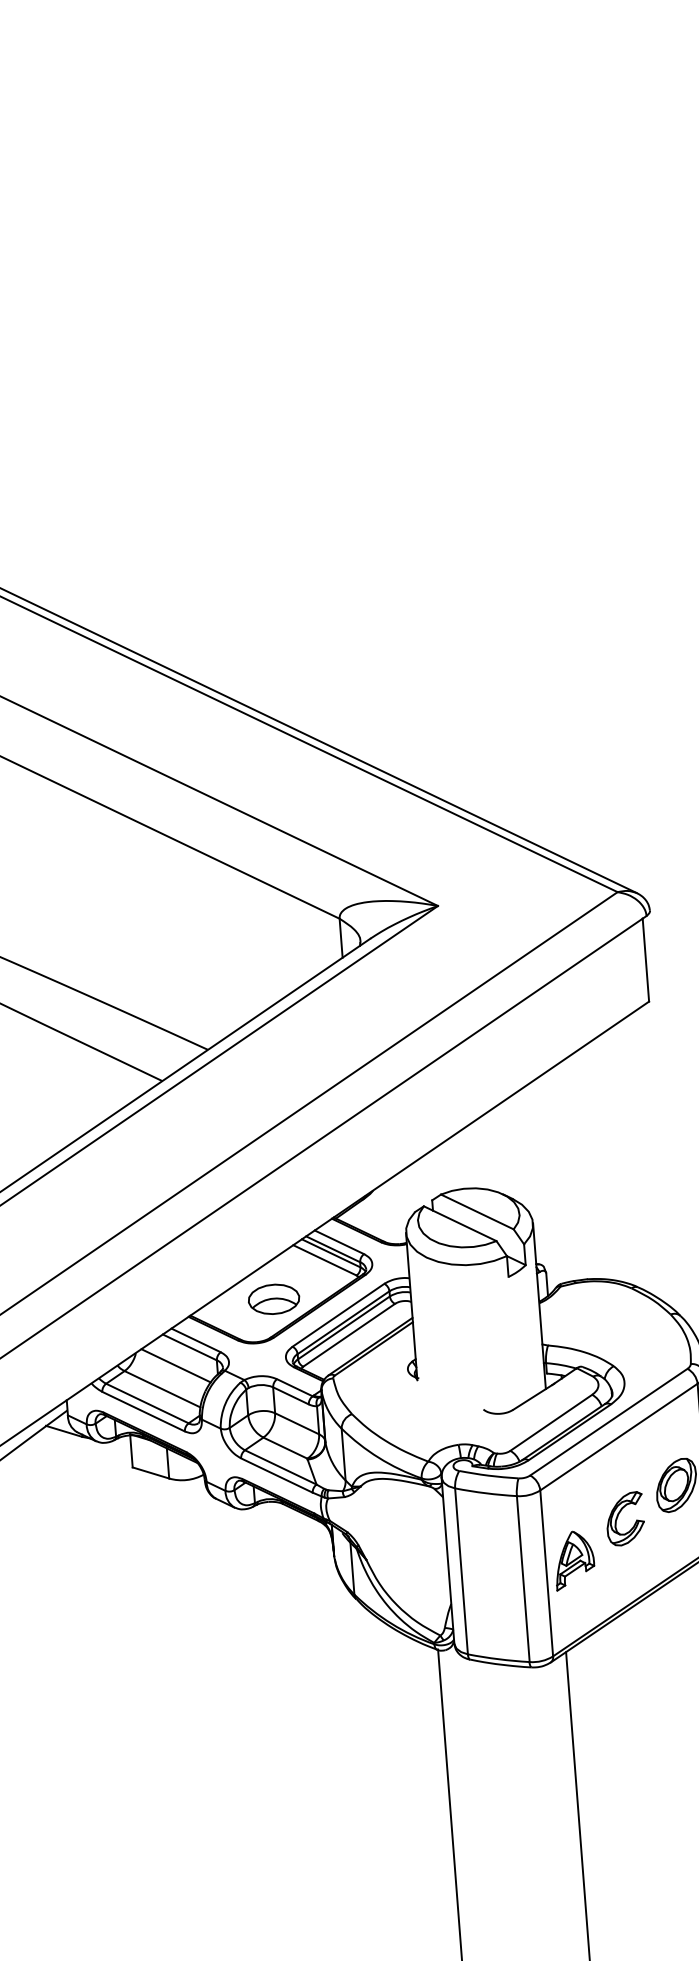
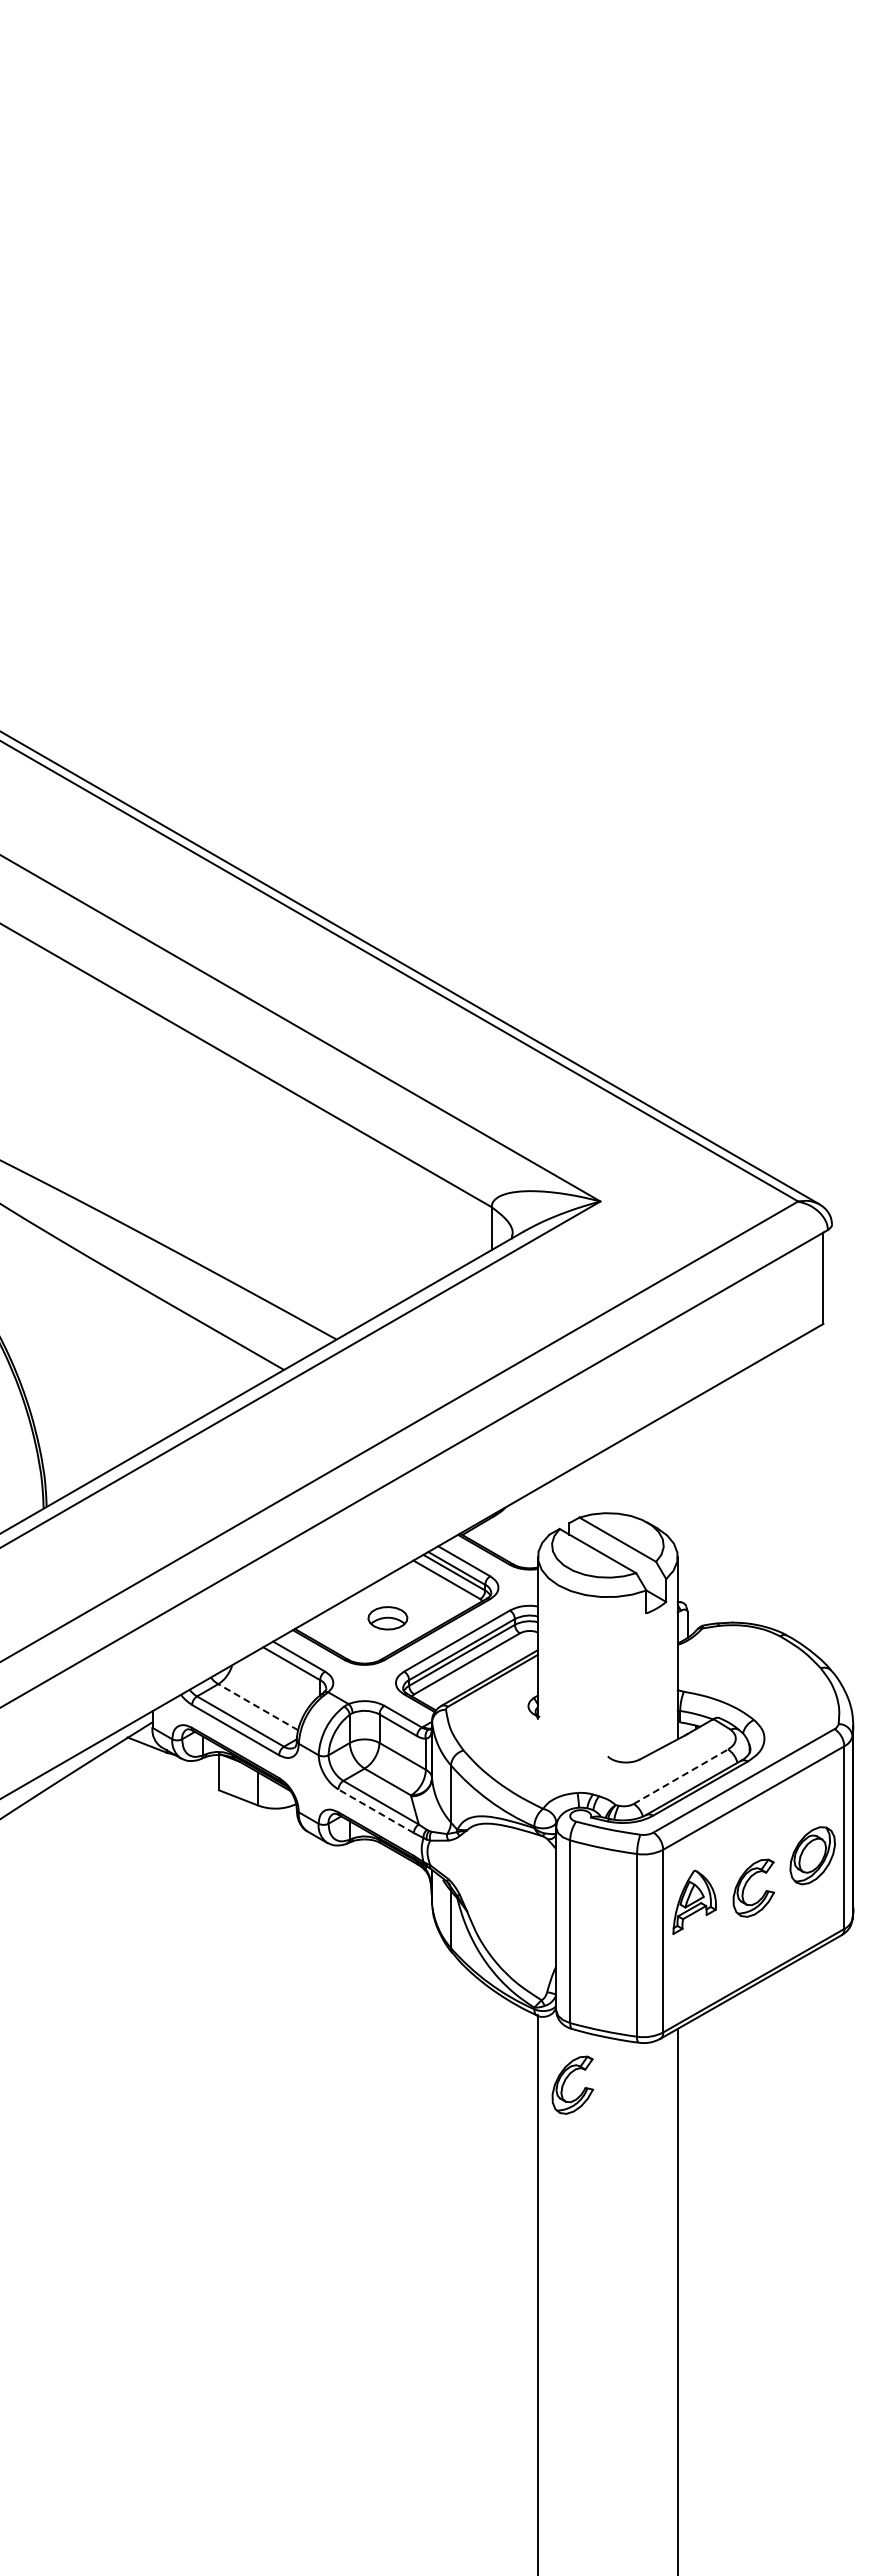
part: (273, 1299) -> (387, 1618), size x0.7
line: (175, 1365) -> (274, 1682), removed
line: (161, 1388) -> (257, 1706), solid -> dashed
line: (551, 1422) -> (681, 1776), solid -> dashed
line: (277, 1475) -> (376, 1811), solid -> dashed
part: (574, 1559) -> (694, 1901), moved
part: (467, 1708) -> (565, 2082), added

